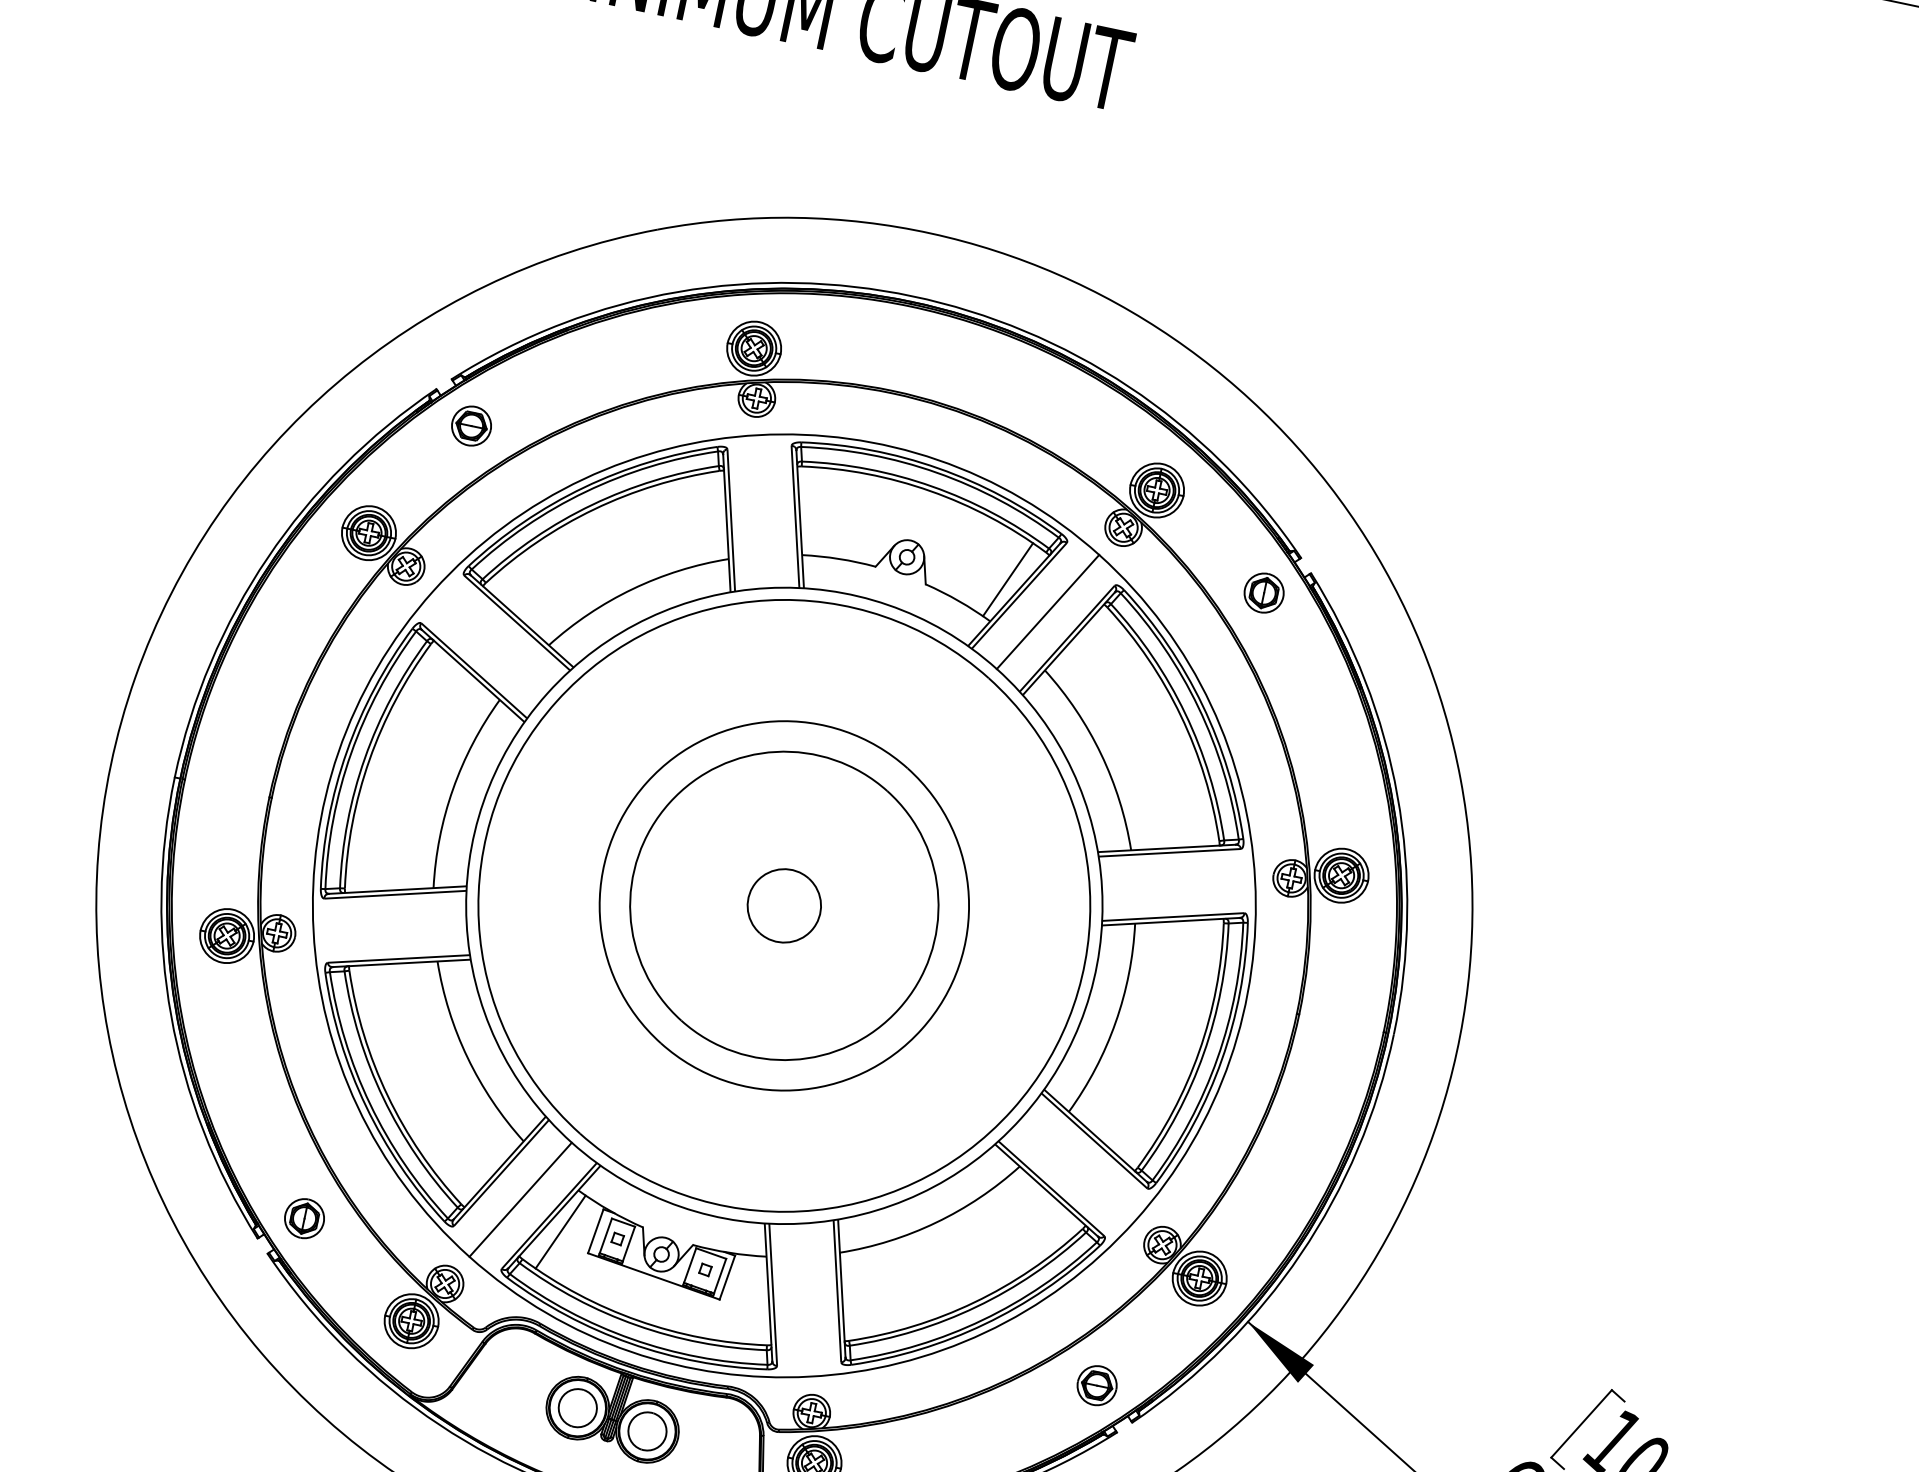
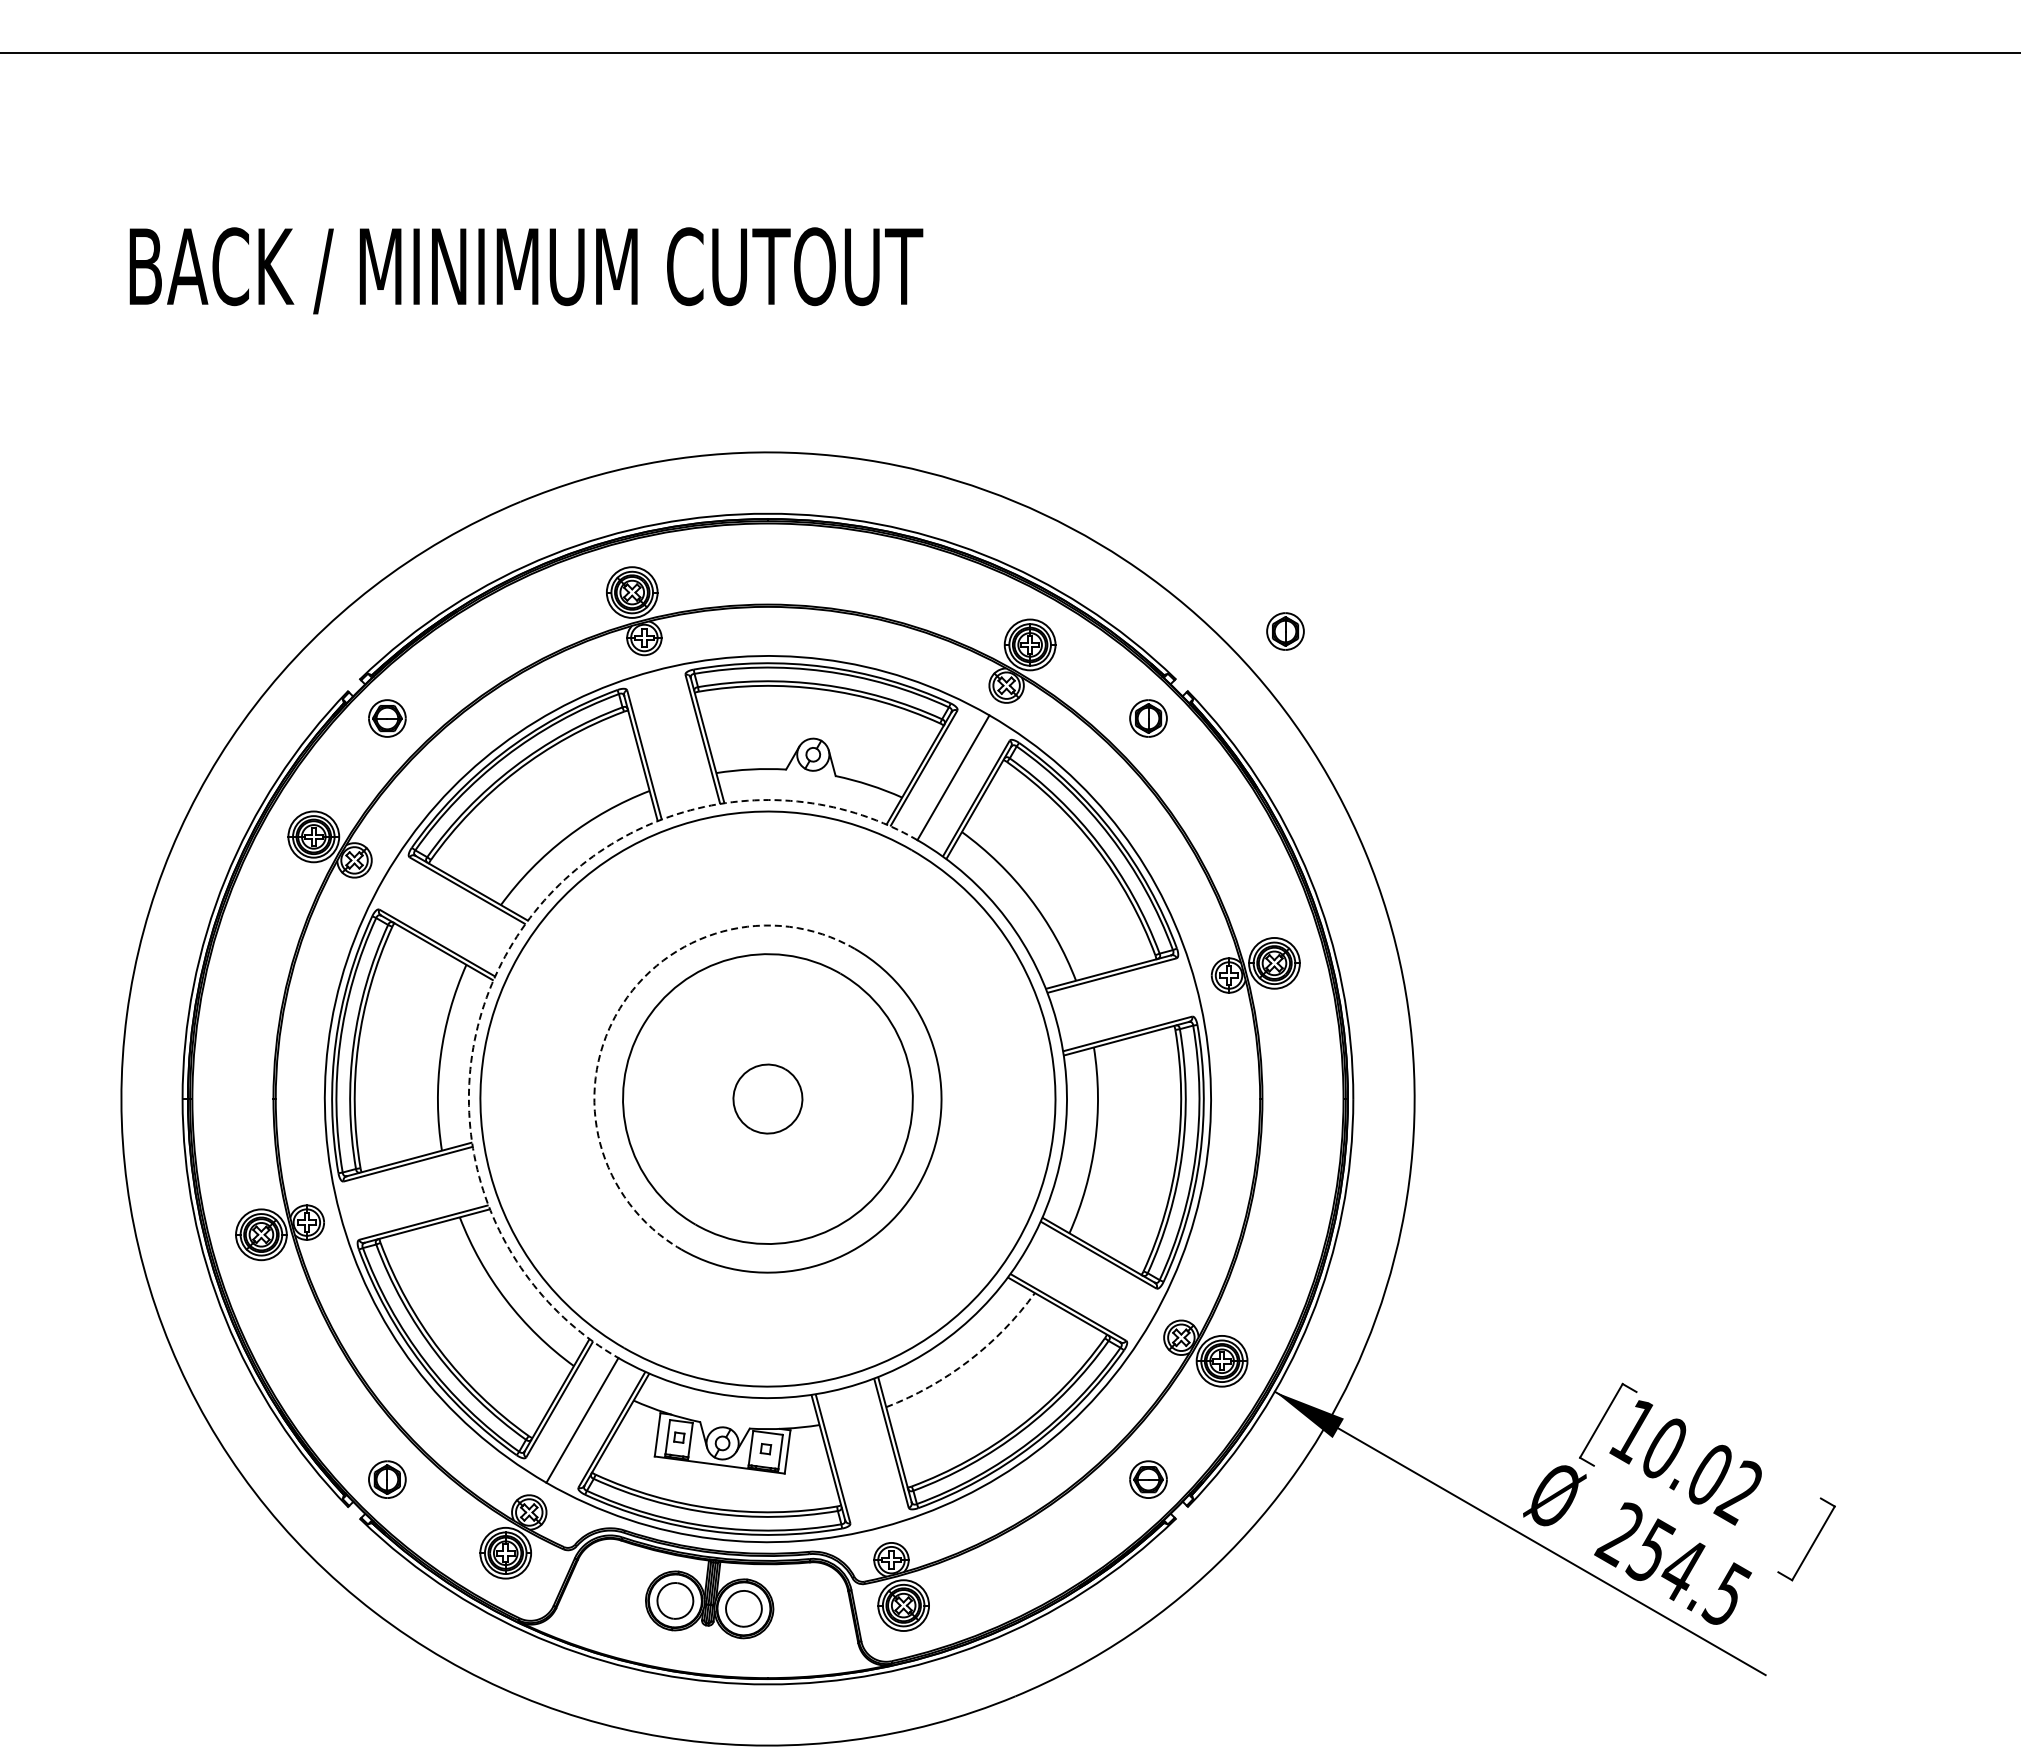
part: (1425, 532) -> (1285, 631), added
line: (1008, 579) -> (910, 755), removed
arc: (548, 693) -> (509, 949), solid -> dashed
arc: (646, 782) -> (617, 1012), solid -> dashed
arc: (935, 1222) -> (968, 1360), solid -> dashed
line: (560, 1231) -> (625, 1441), removed

